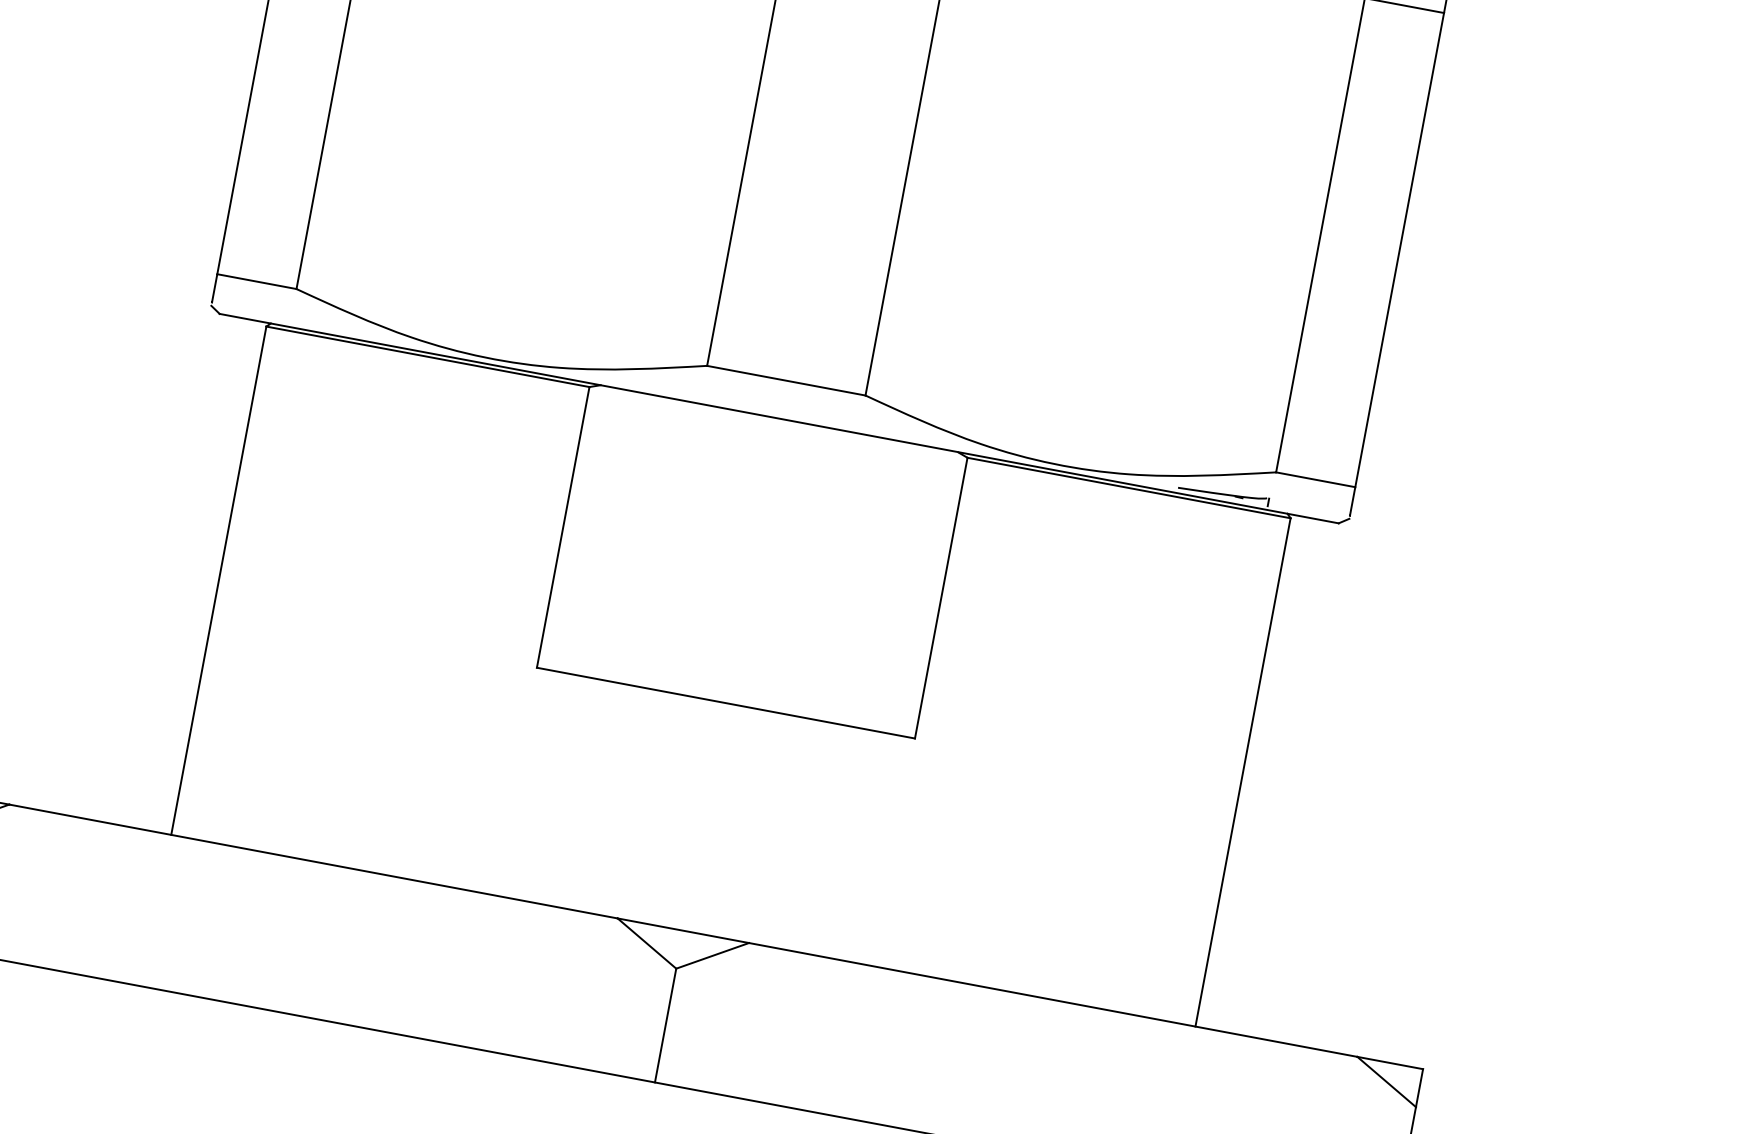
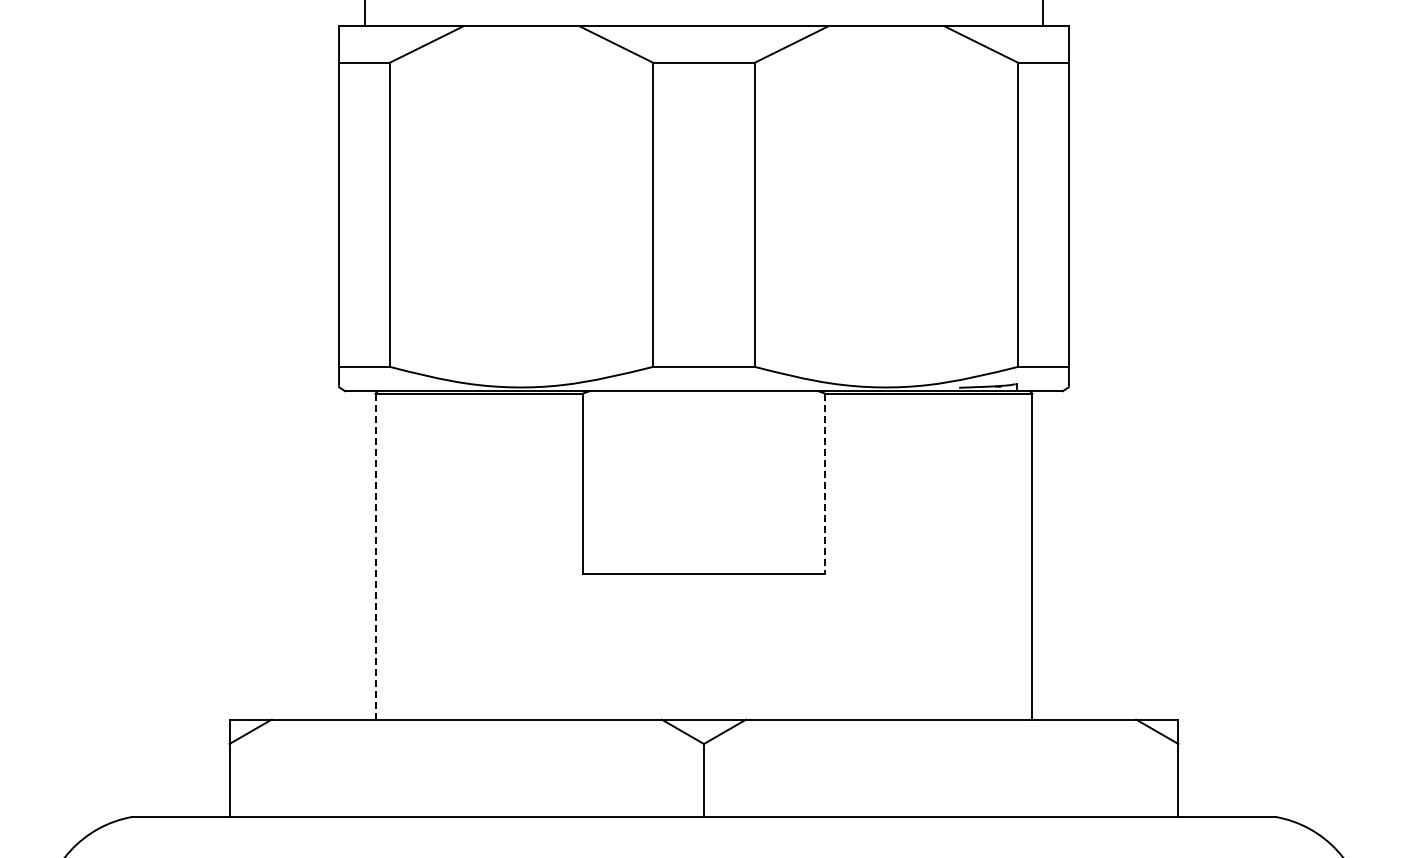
line: (218, 582) -> (375, 557), solid -> dashed
line: (941, 599) -> (825, 484), solid -> dashed

